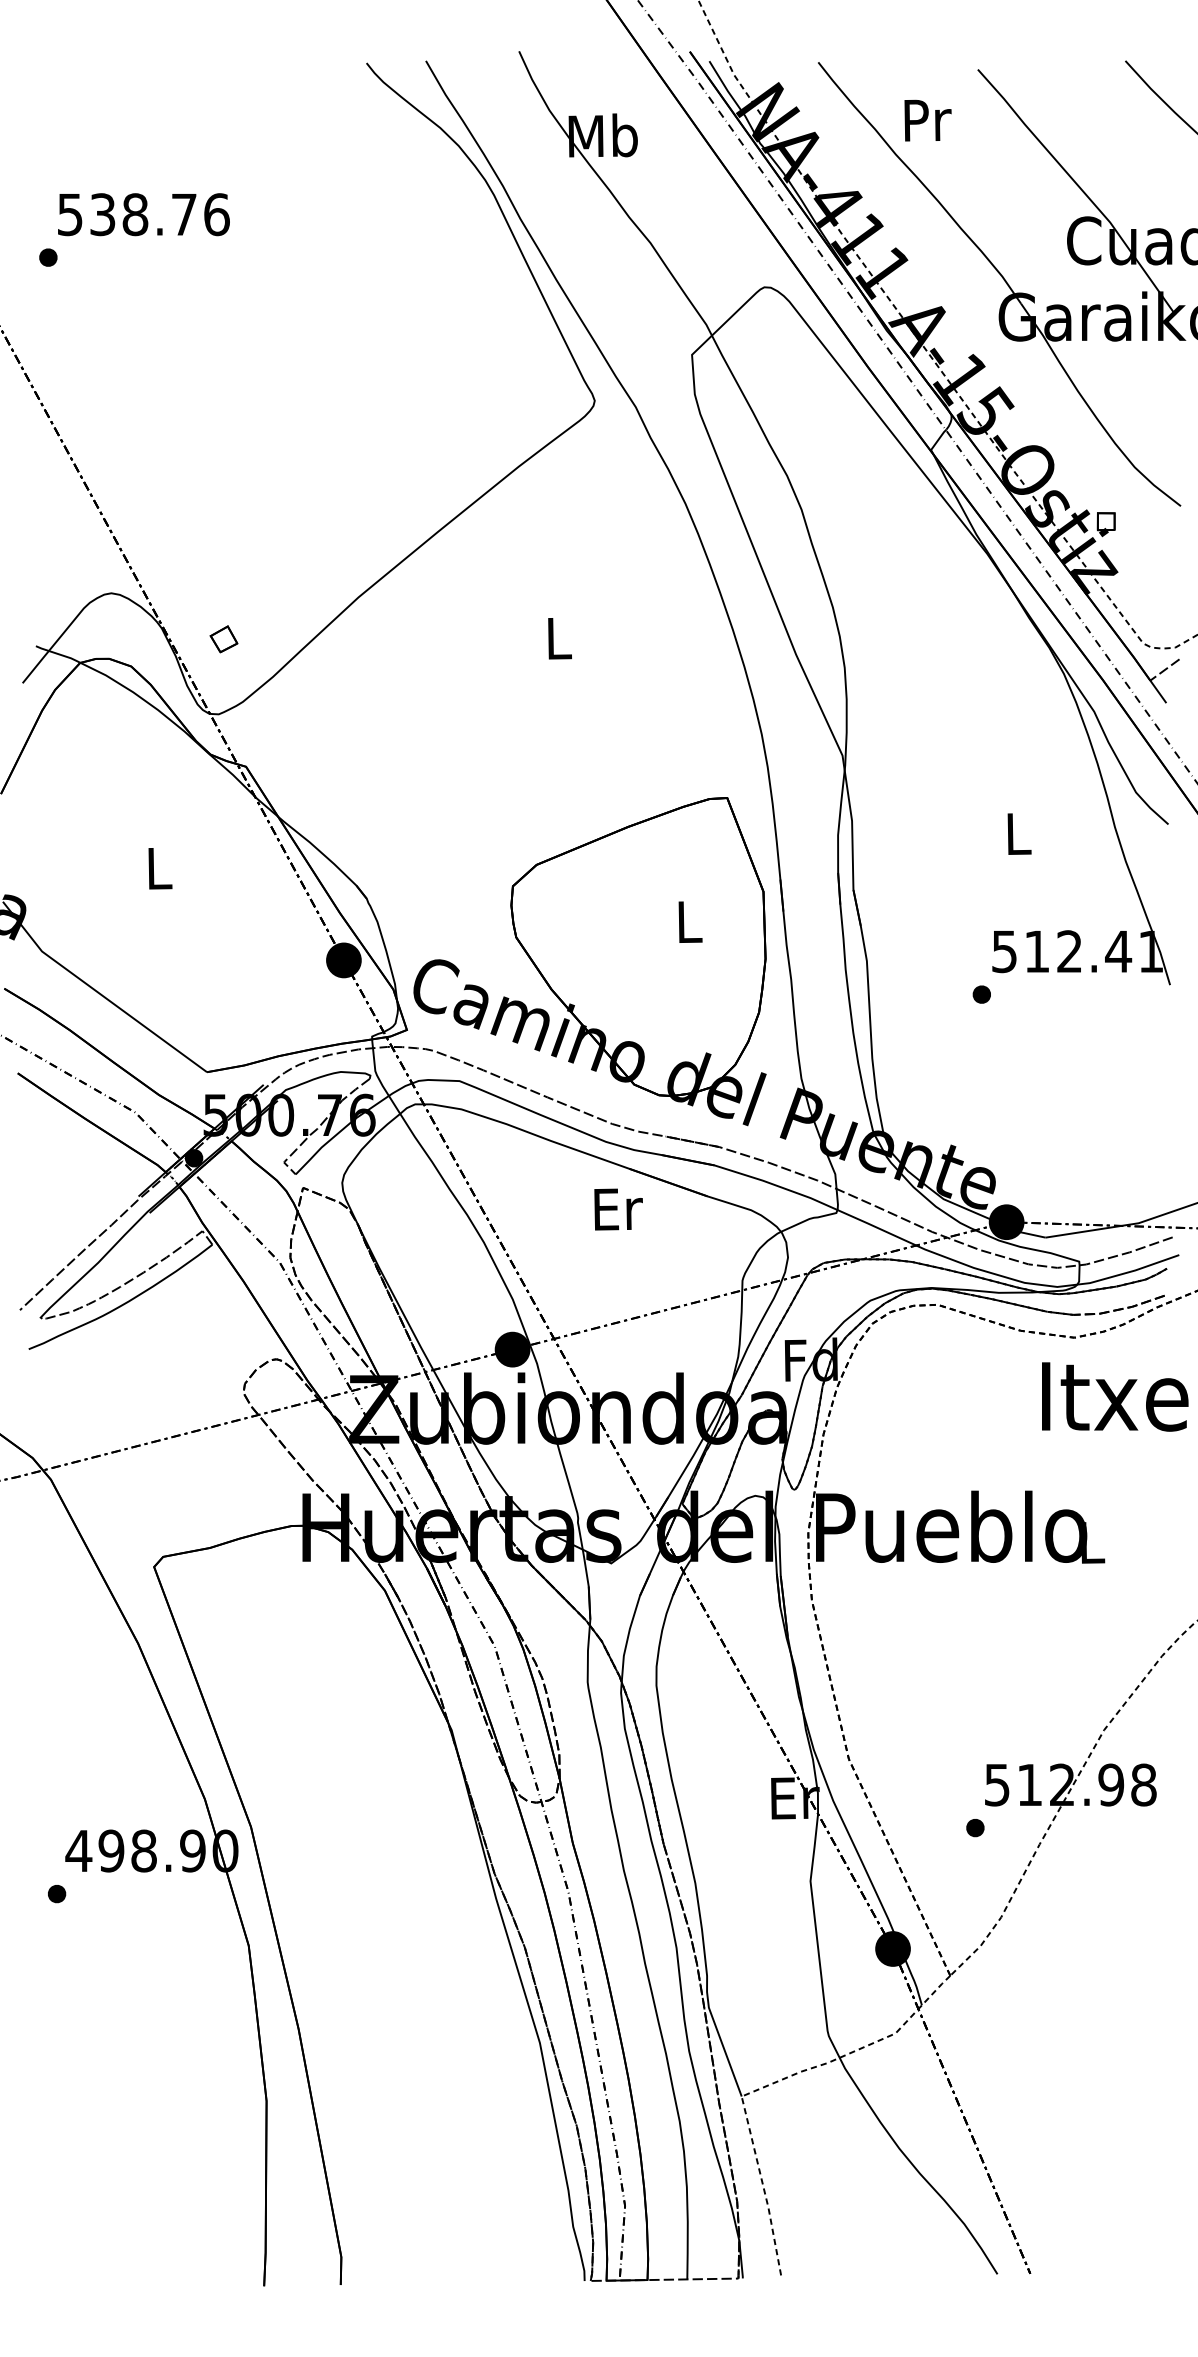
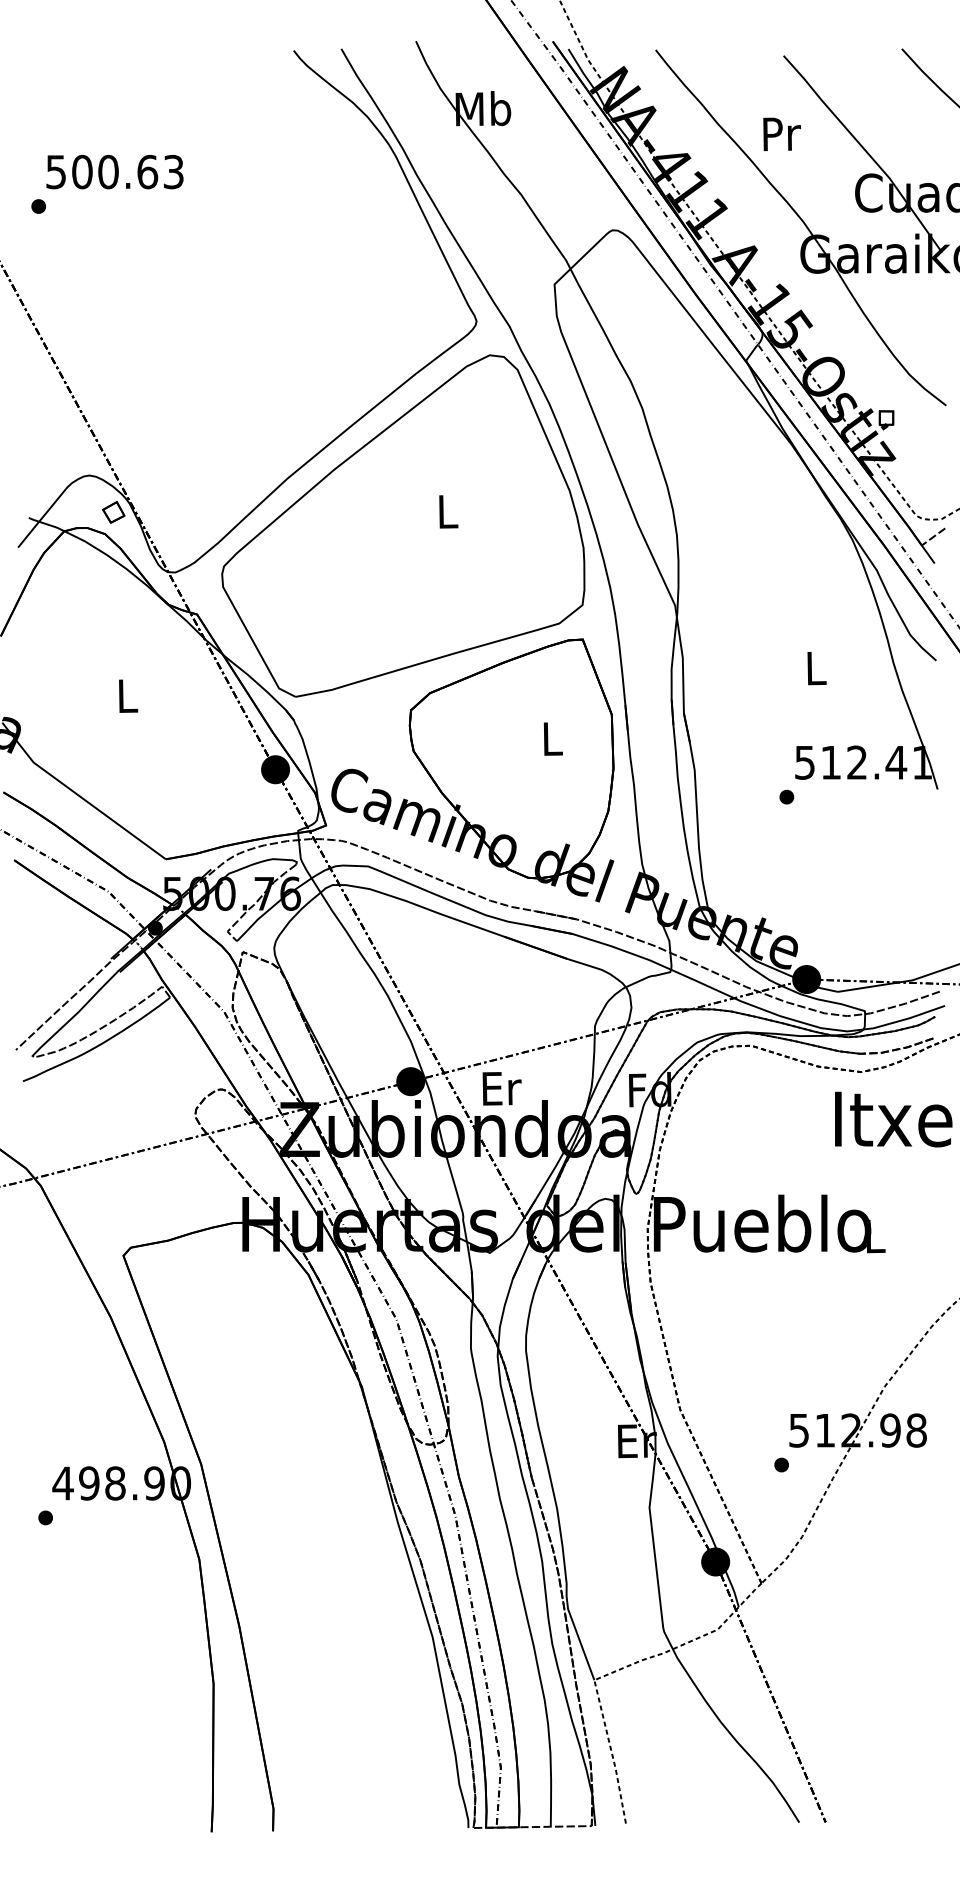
text: (927, 120) -> (781, 134), moved
text: (159, 214) -> (127, 171), 538.76 -> 500.63
part: (223, 639) -> (113, 512), moved
part: (503, 656) -> (403, 526), added
text: (618, 1209) -> (502, 1088), moved

